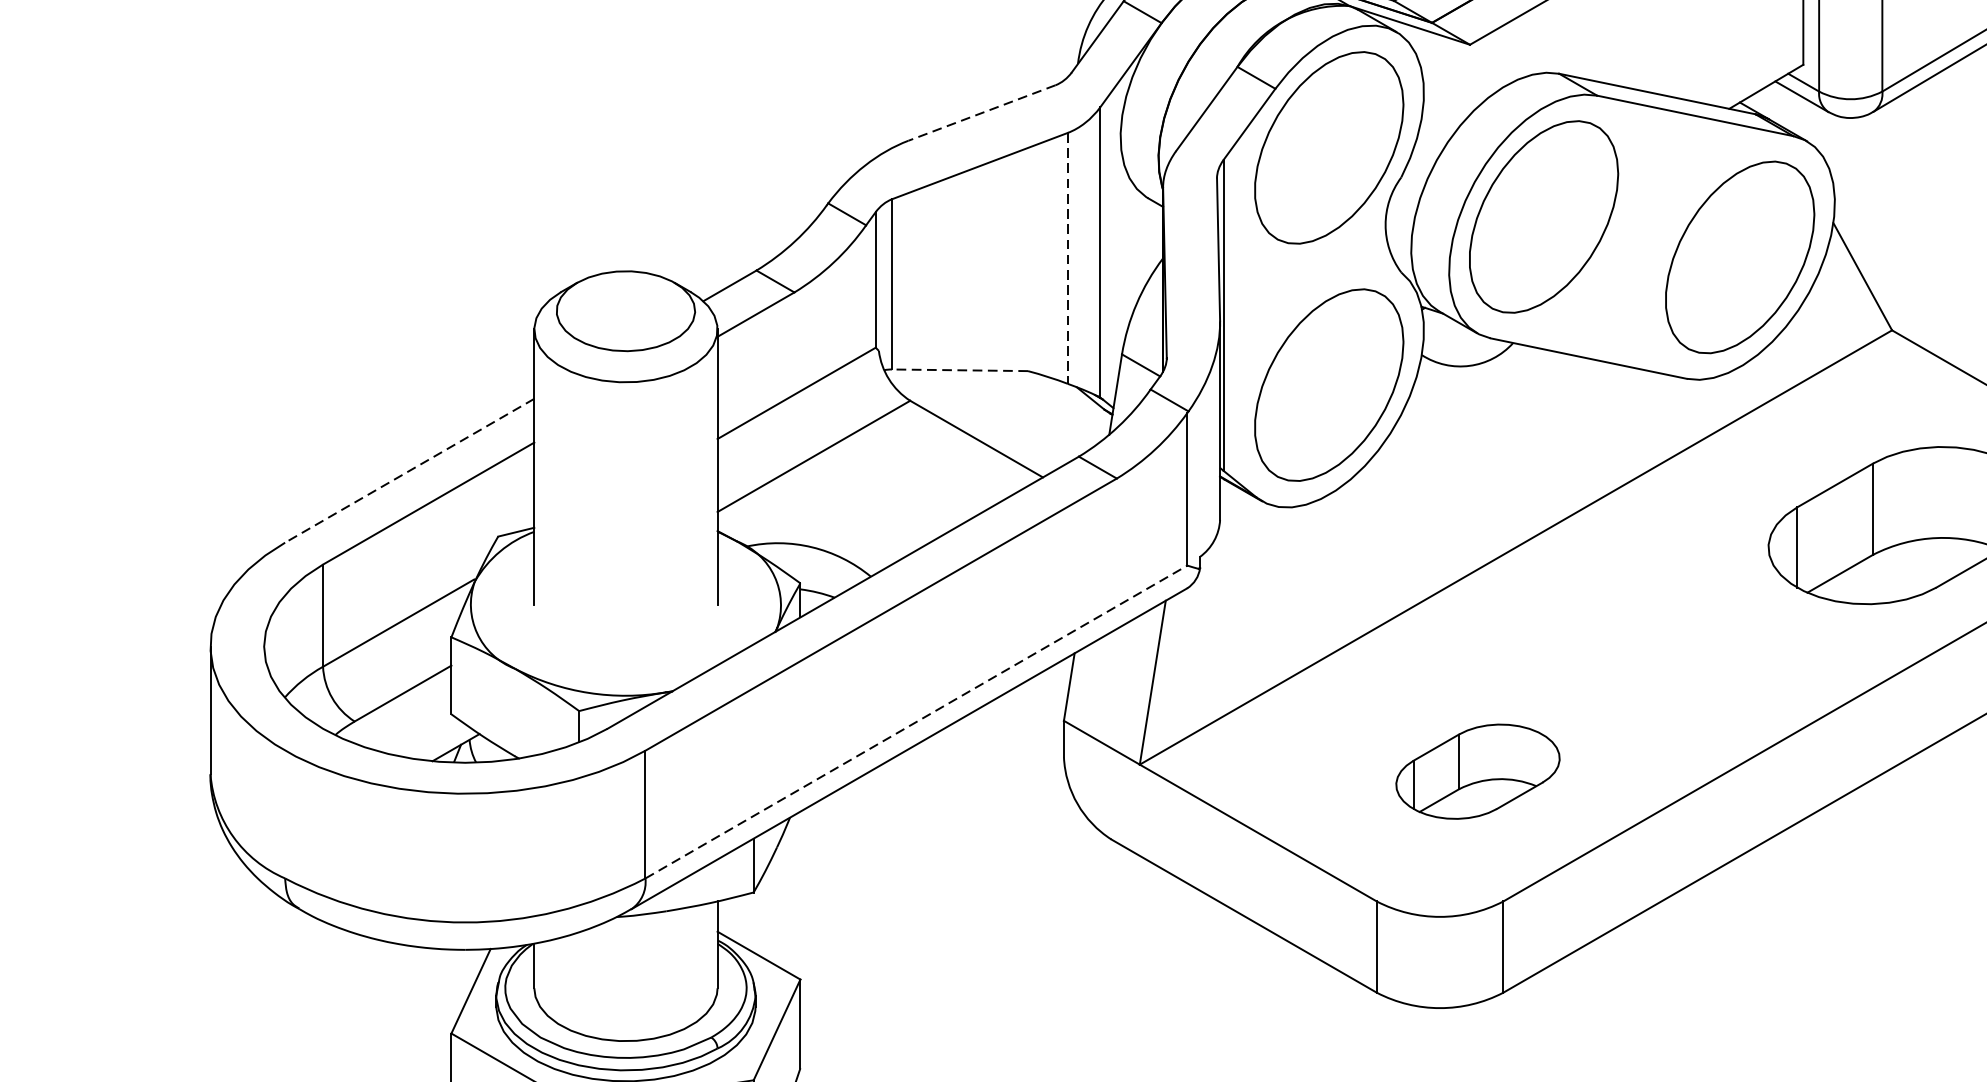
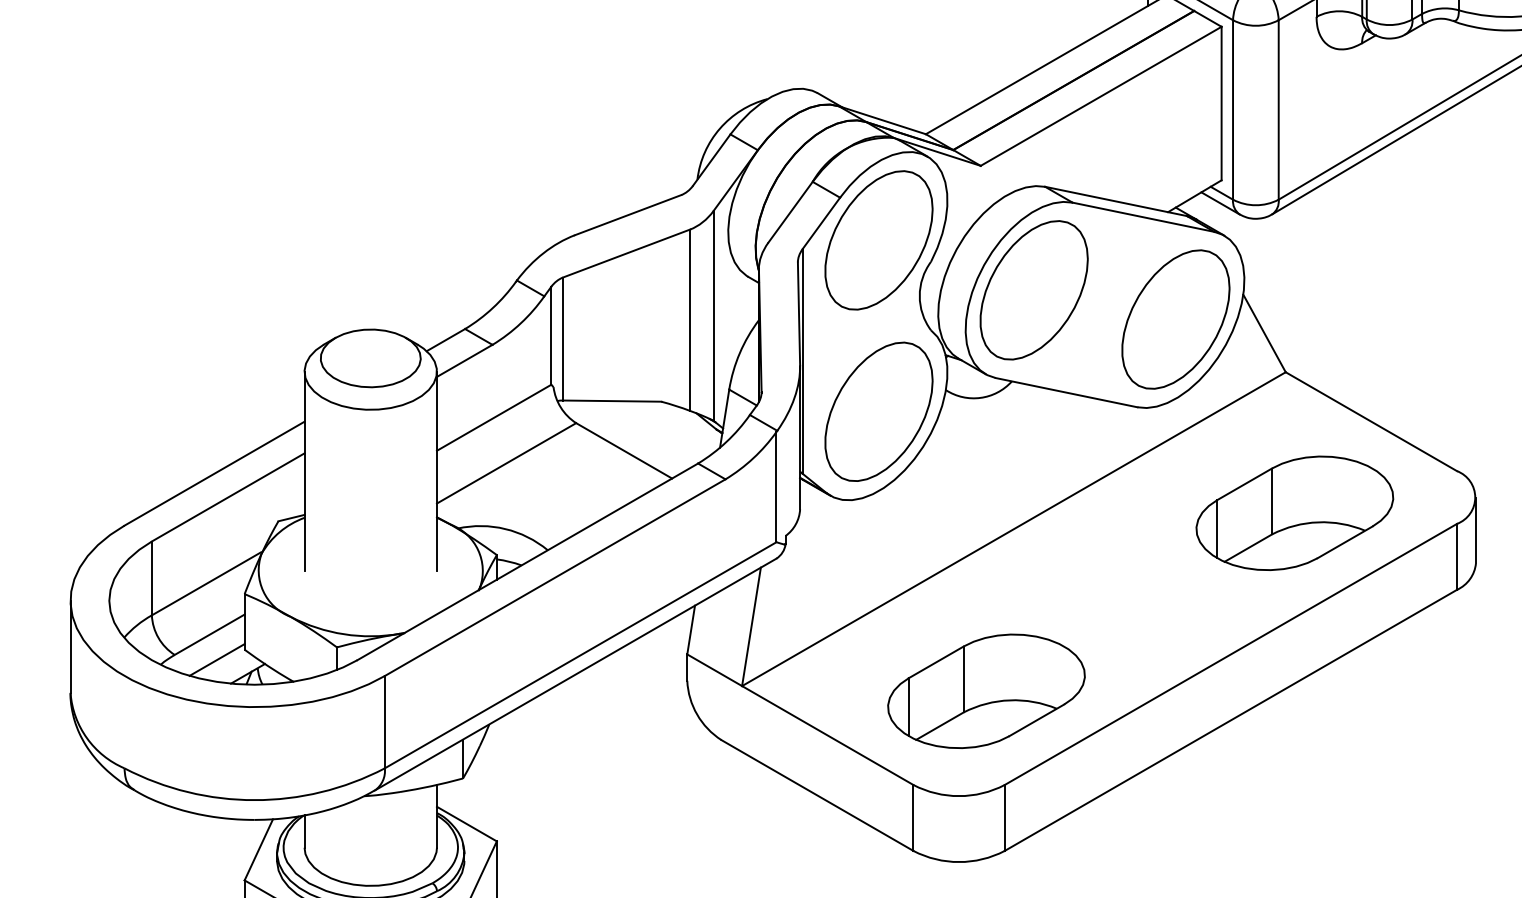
line: (982, 113) -> (628, 215), dashed -> solid
line: (1068, 258) -> (690, 320), dashed -> solid
line: (959, 370) -> (611, 401), dashed -> solid
line: (409, 470) -> (214, 473), dashed -> solid
line: (917, 722) -> (581, 655), dashed -> solid
line: (412, 727) -> (216, 659), added
part: (1477, 770) -> (986, 690), size x1.67

